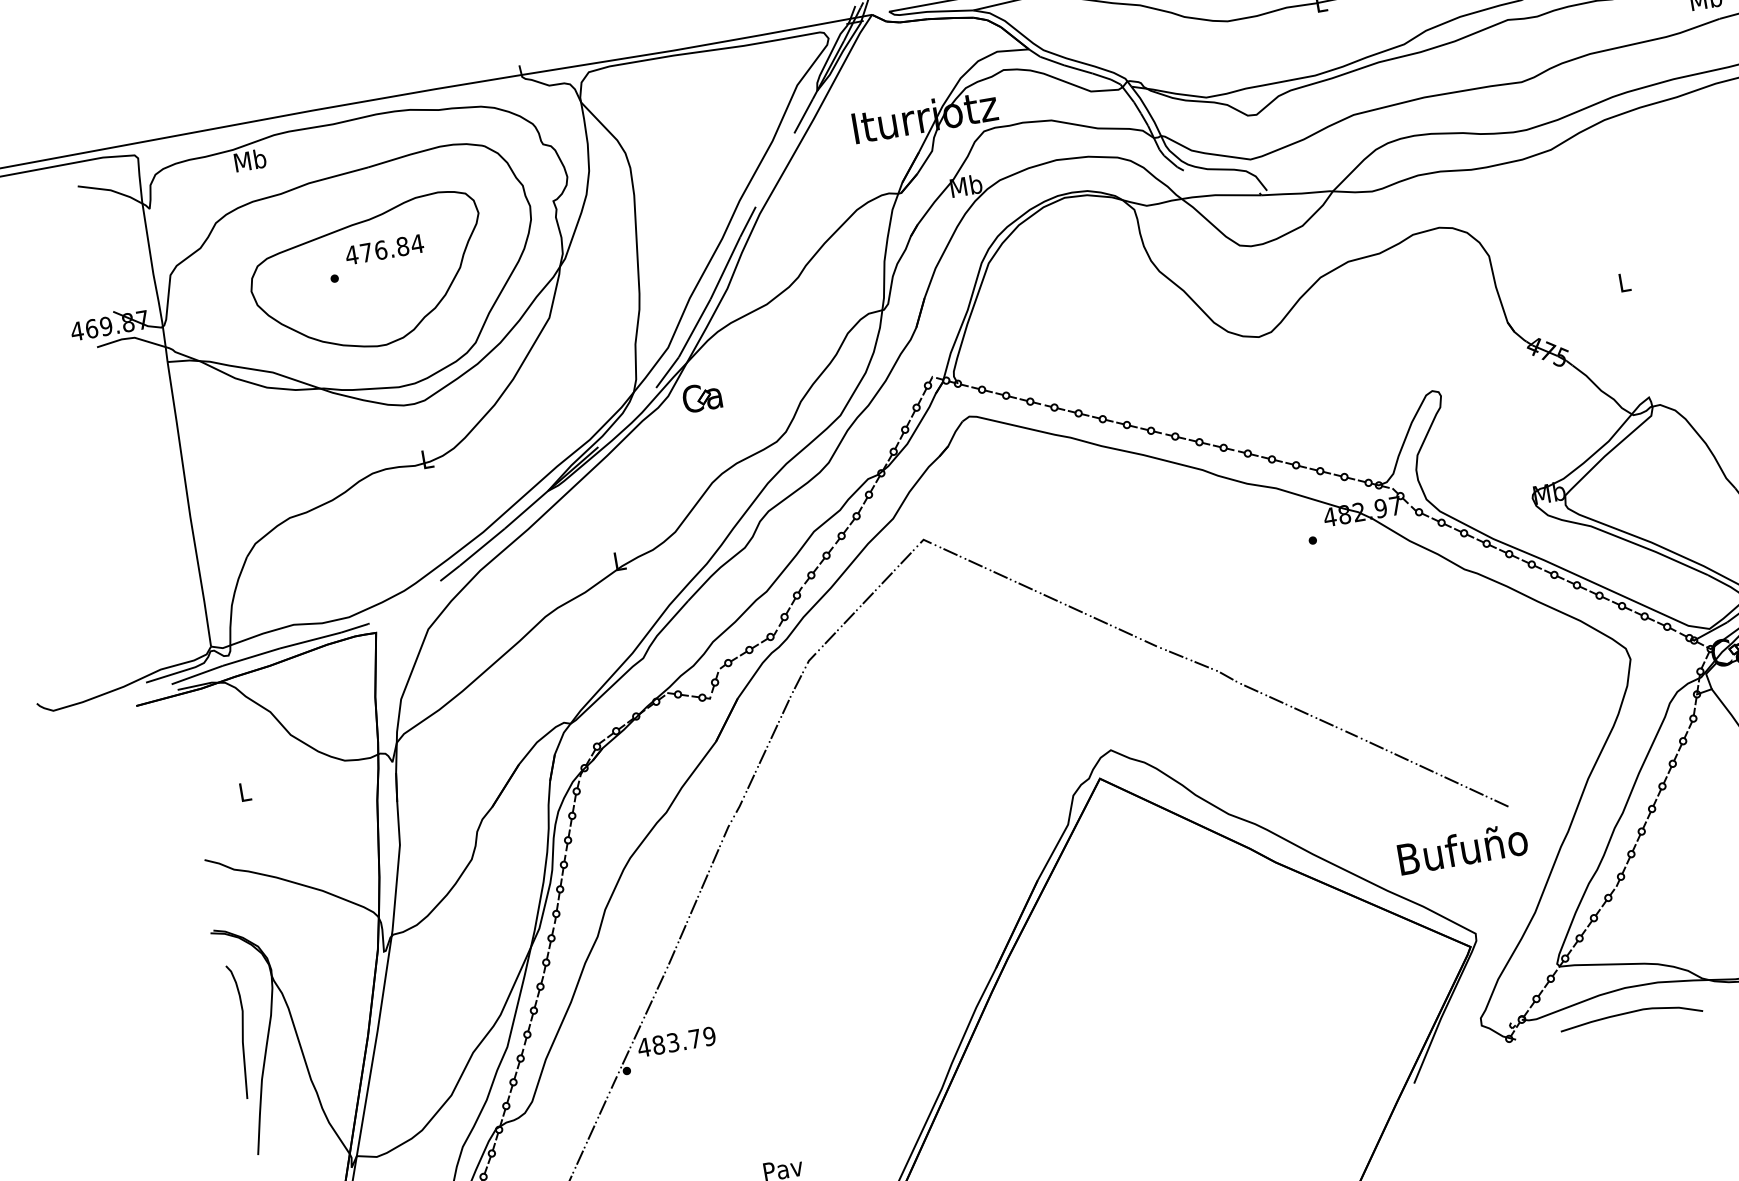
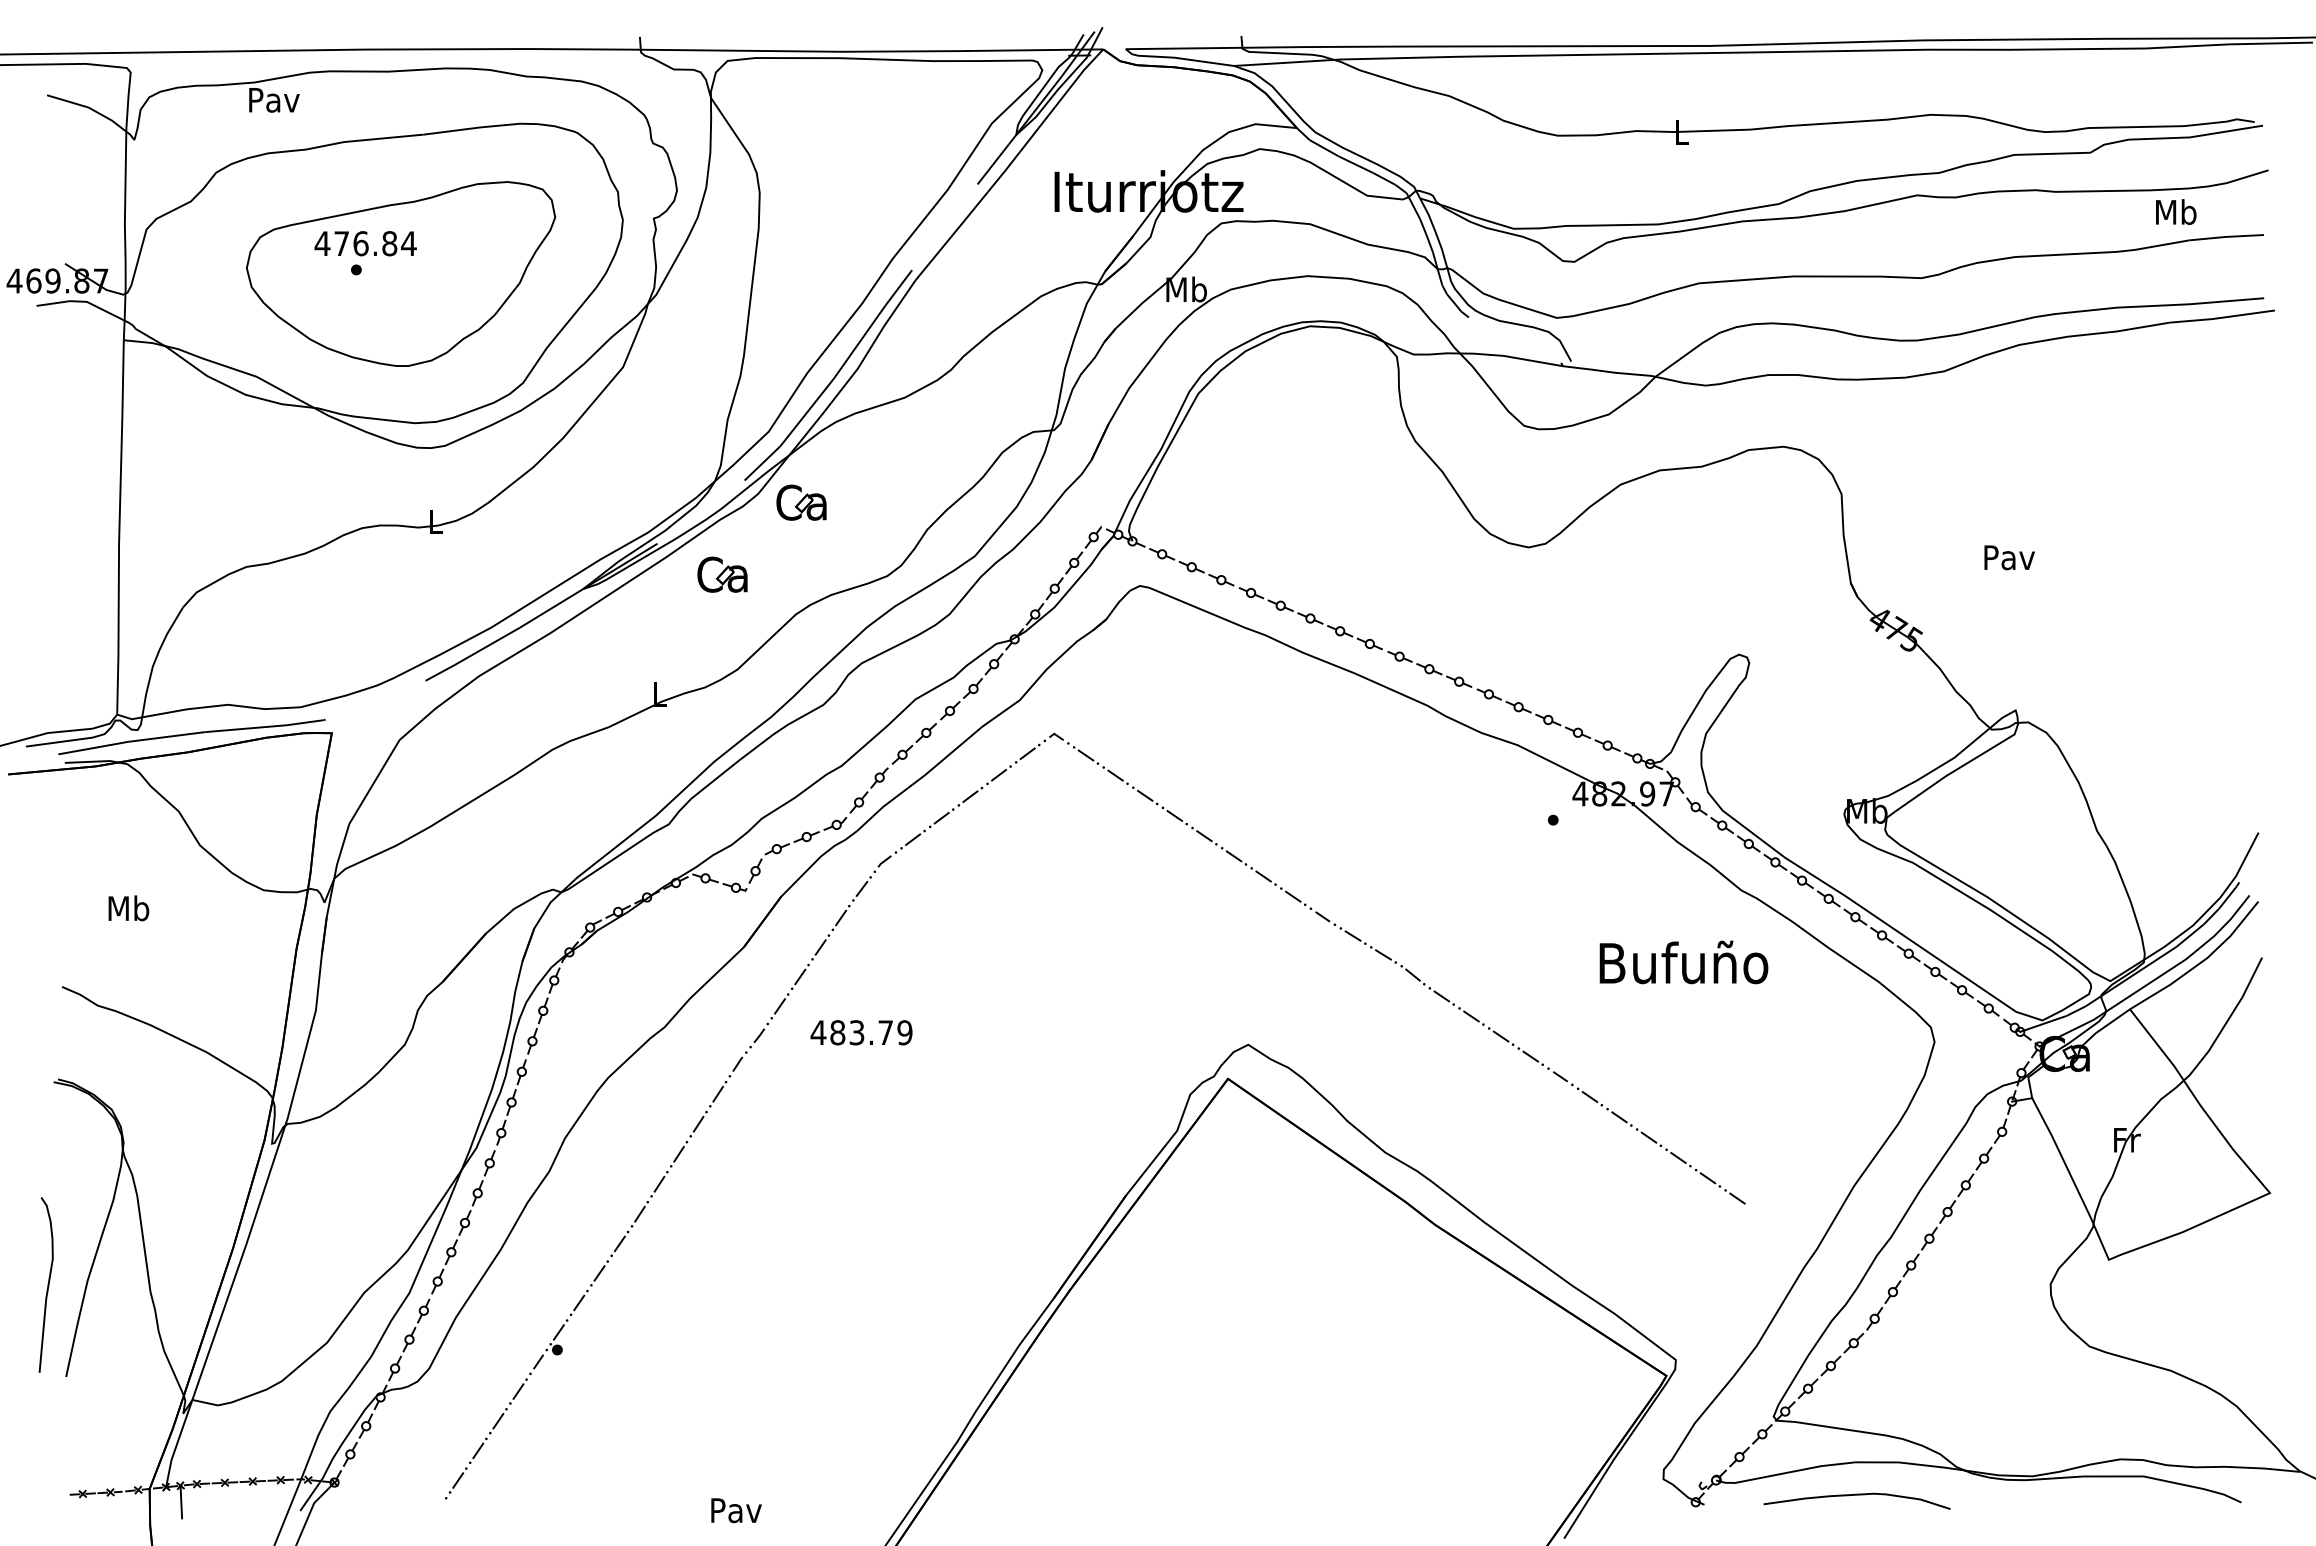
text: (250, 160) -> (274, 99), Mb -> Pav
text: (384, 249) -> (365, 243), moved
text: (1624, 282) -> (2009, 557), L -> Pav
part: (651, 462) -> (722, 574), added
text: (244, 792) -> (128, 908), L -> Mb
text: (1462, 849) -> (1683, 962), moved
curve: (241, 1031) -> (47, 1284), moved
text: (676, 1041) -> (861, 1032), moved

